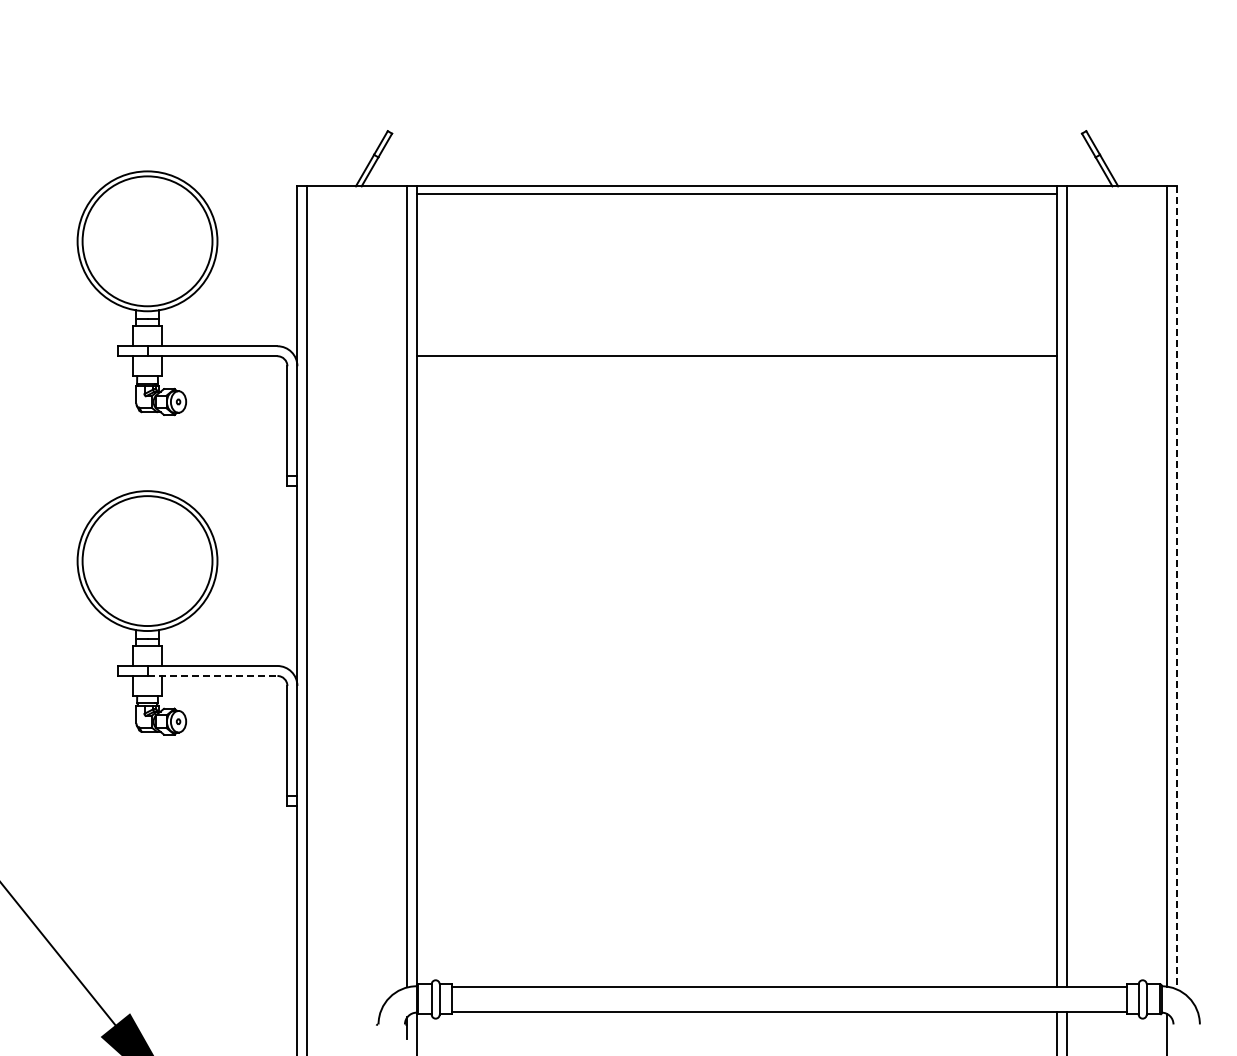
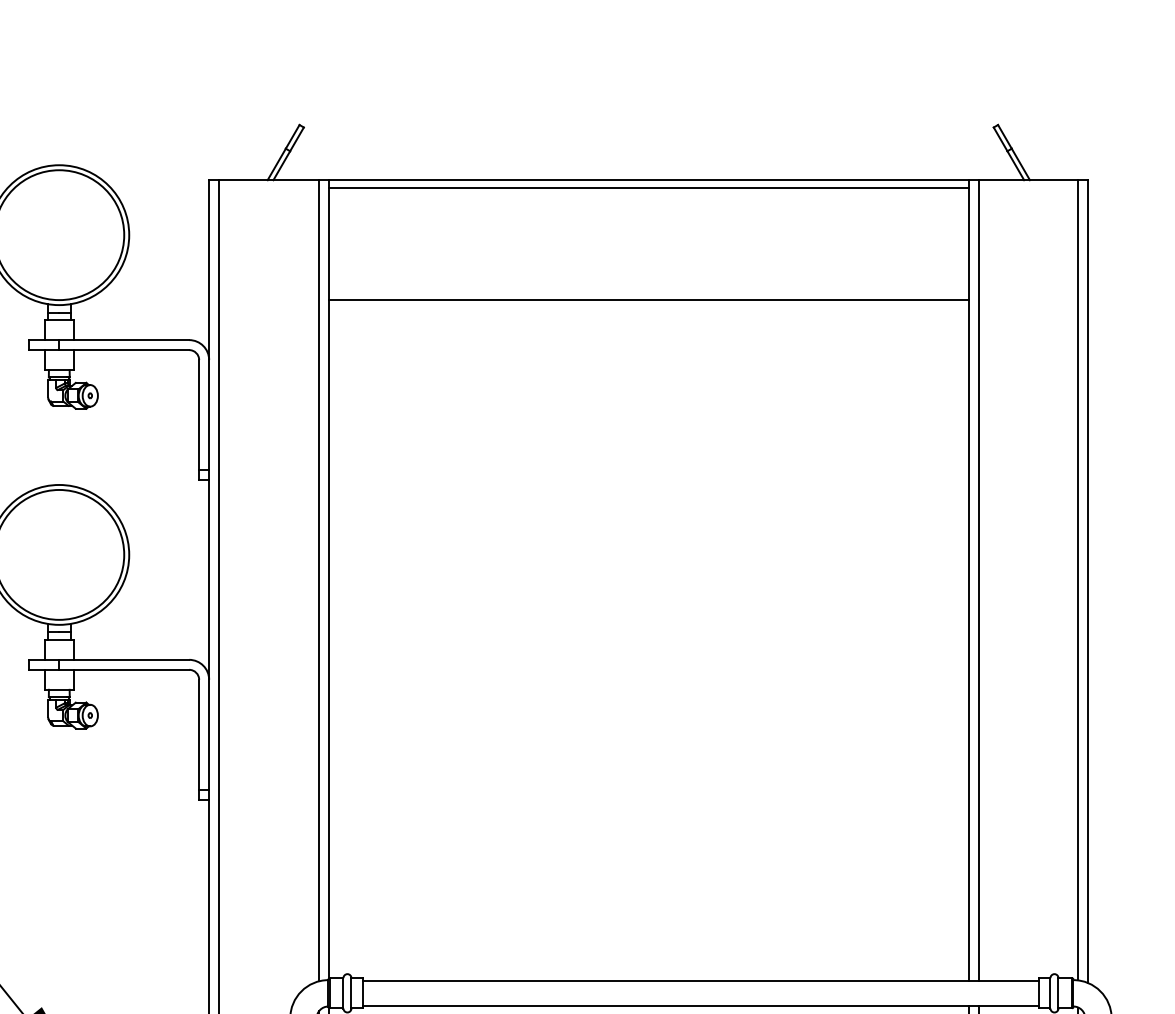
line: (736, 356) -> (648, 300), moved
line: (1176, 588) -> (1088, 582), dashed -> solid
line: (212, 675) -> (124, 669), dashed -> solid

